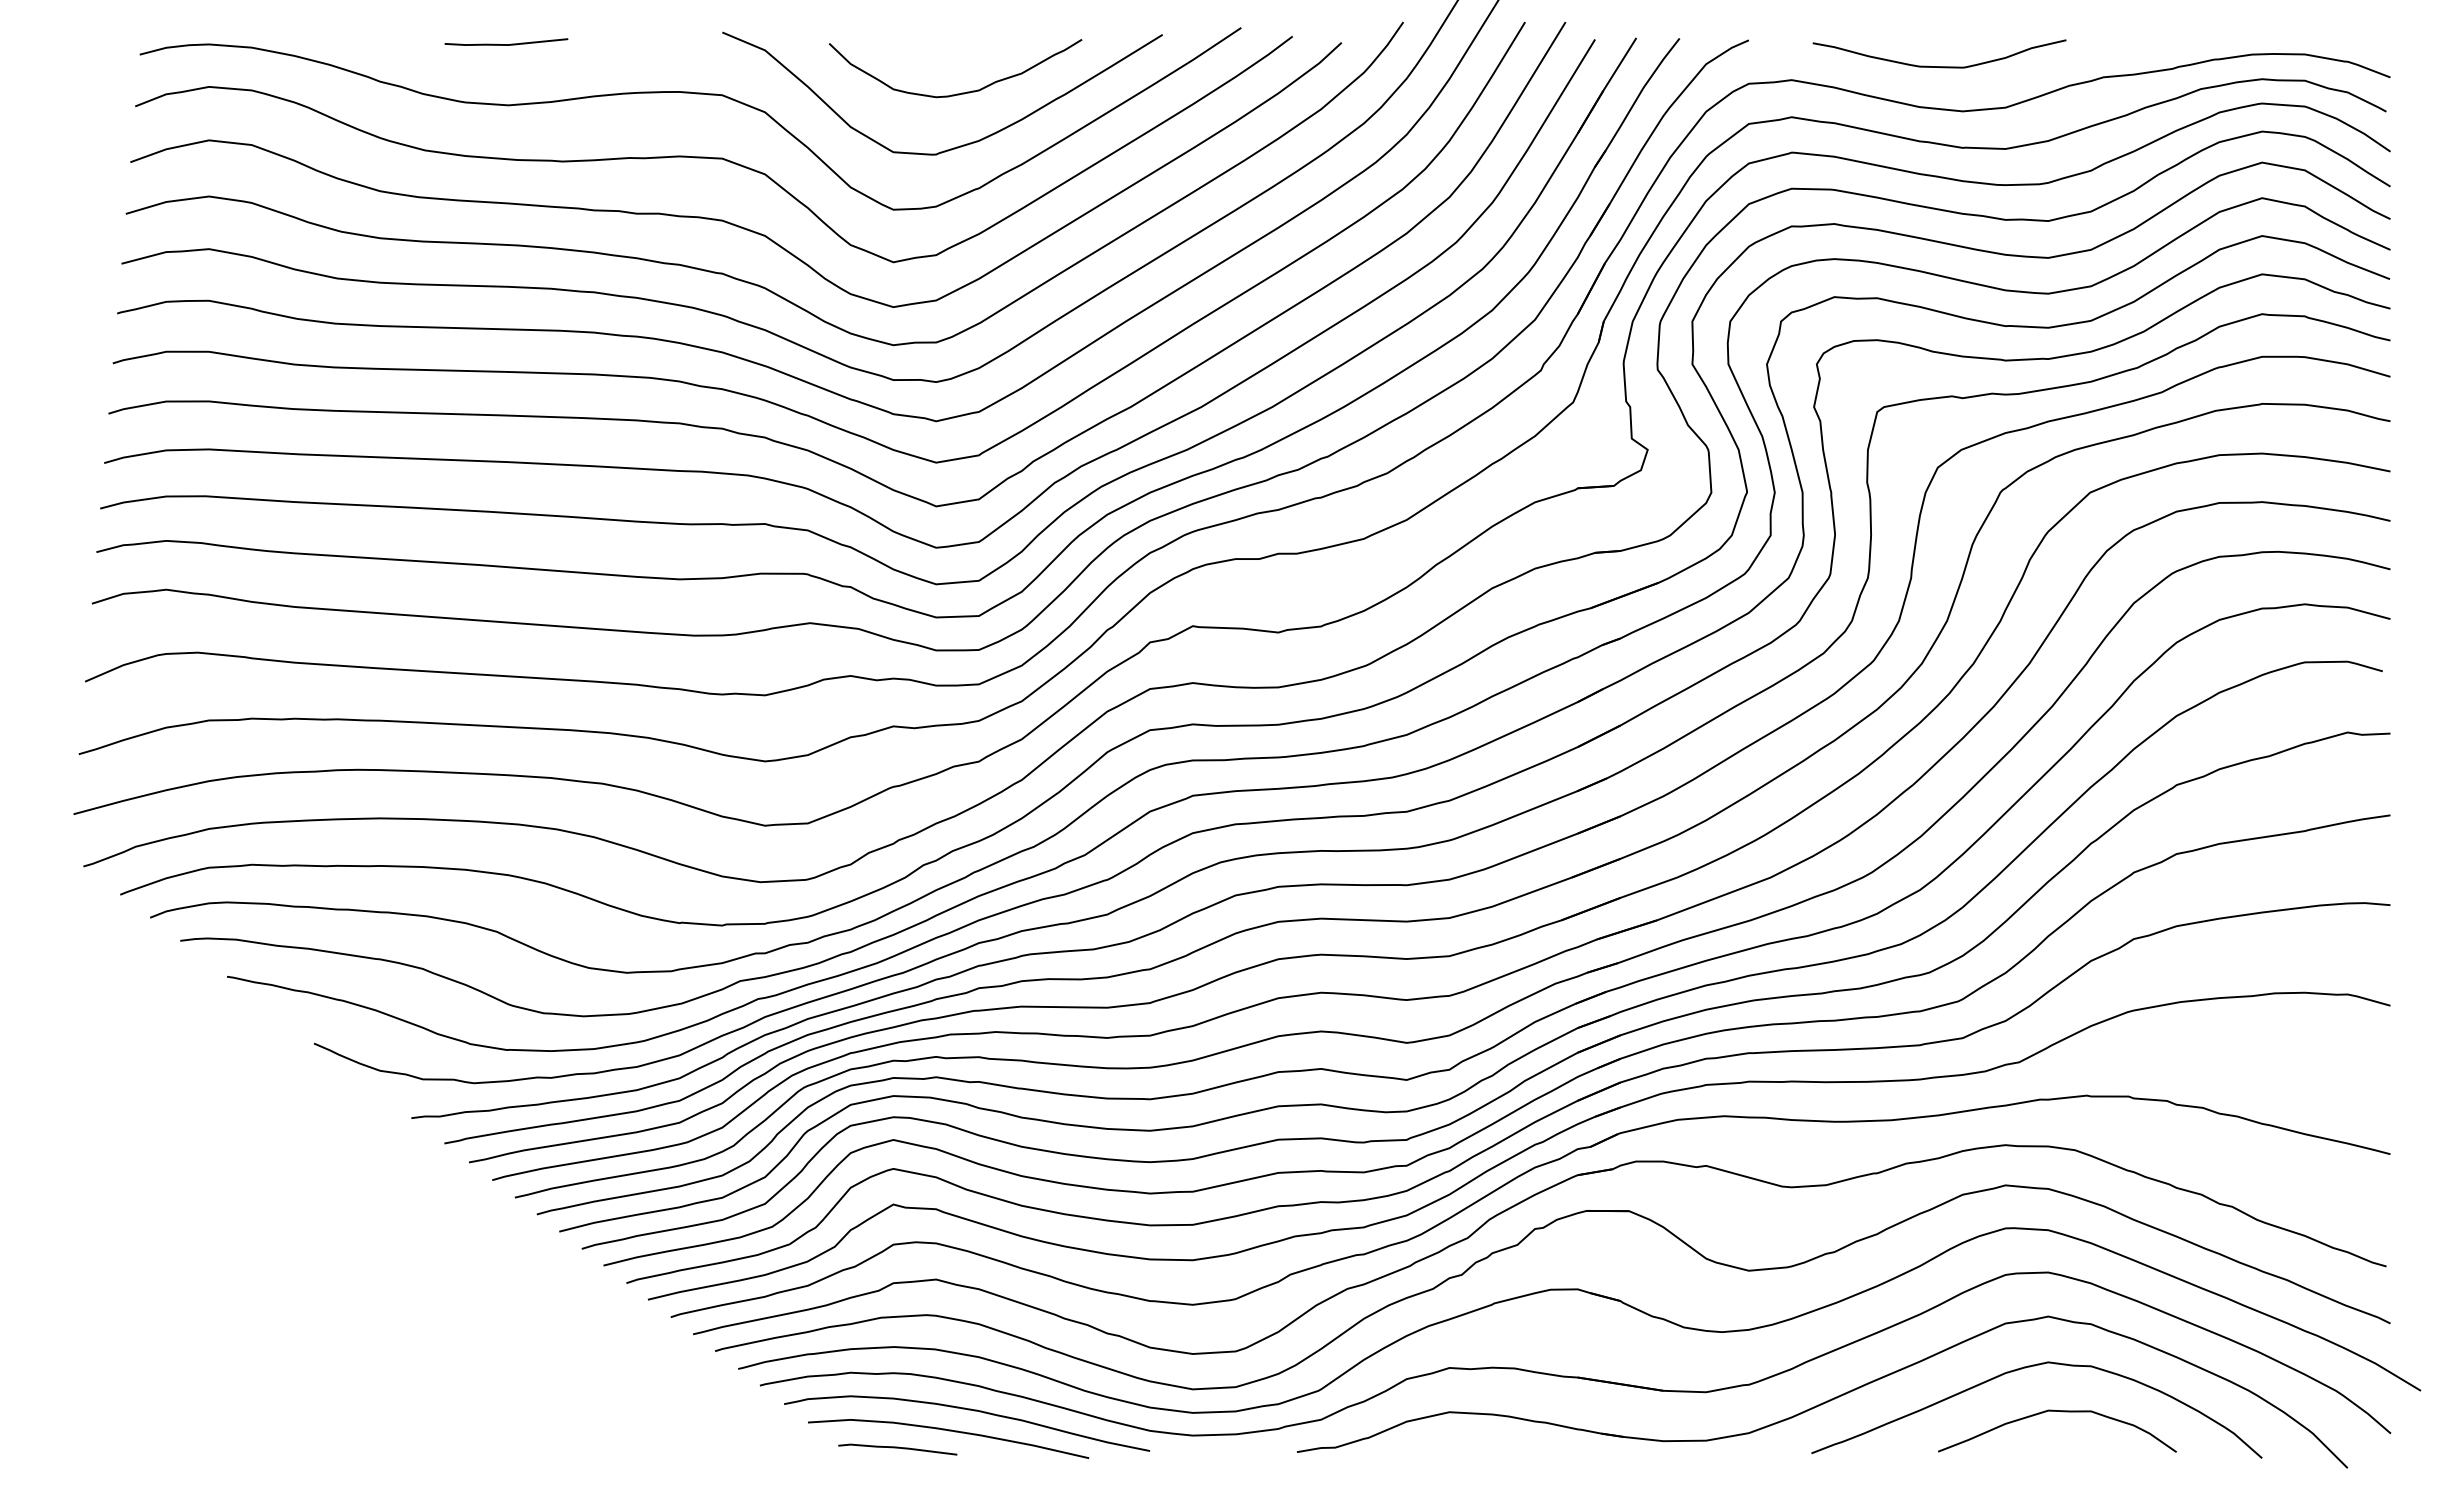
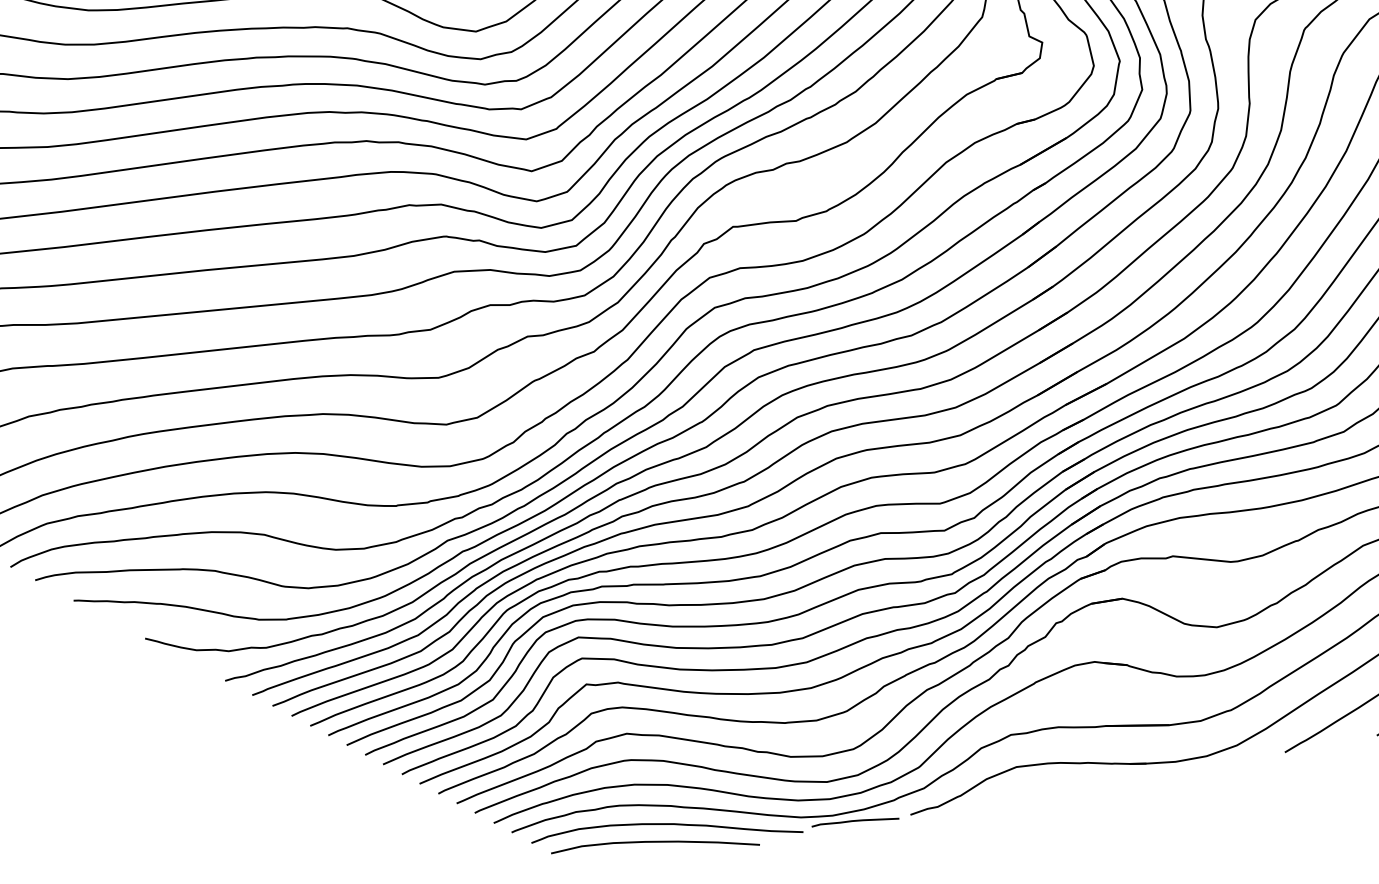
curve: (897, 1448) -> (855, 821), moved

